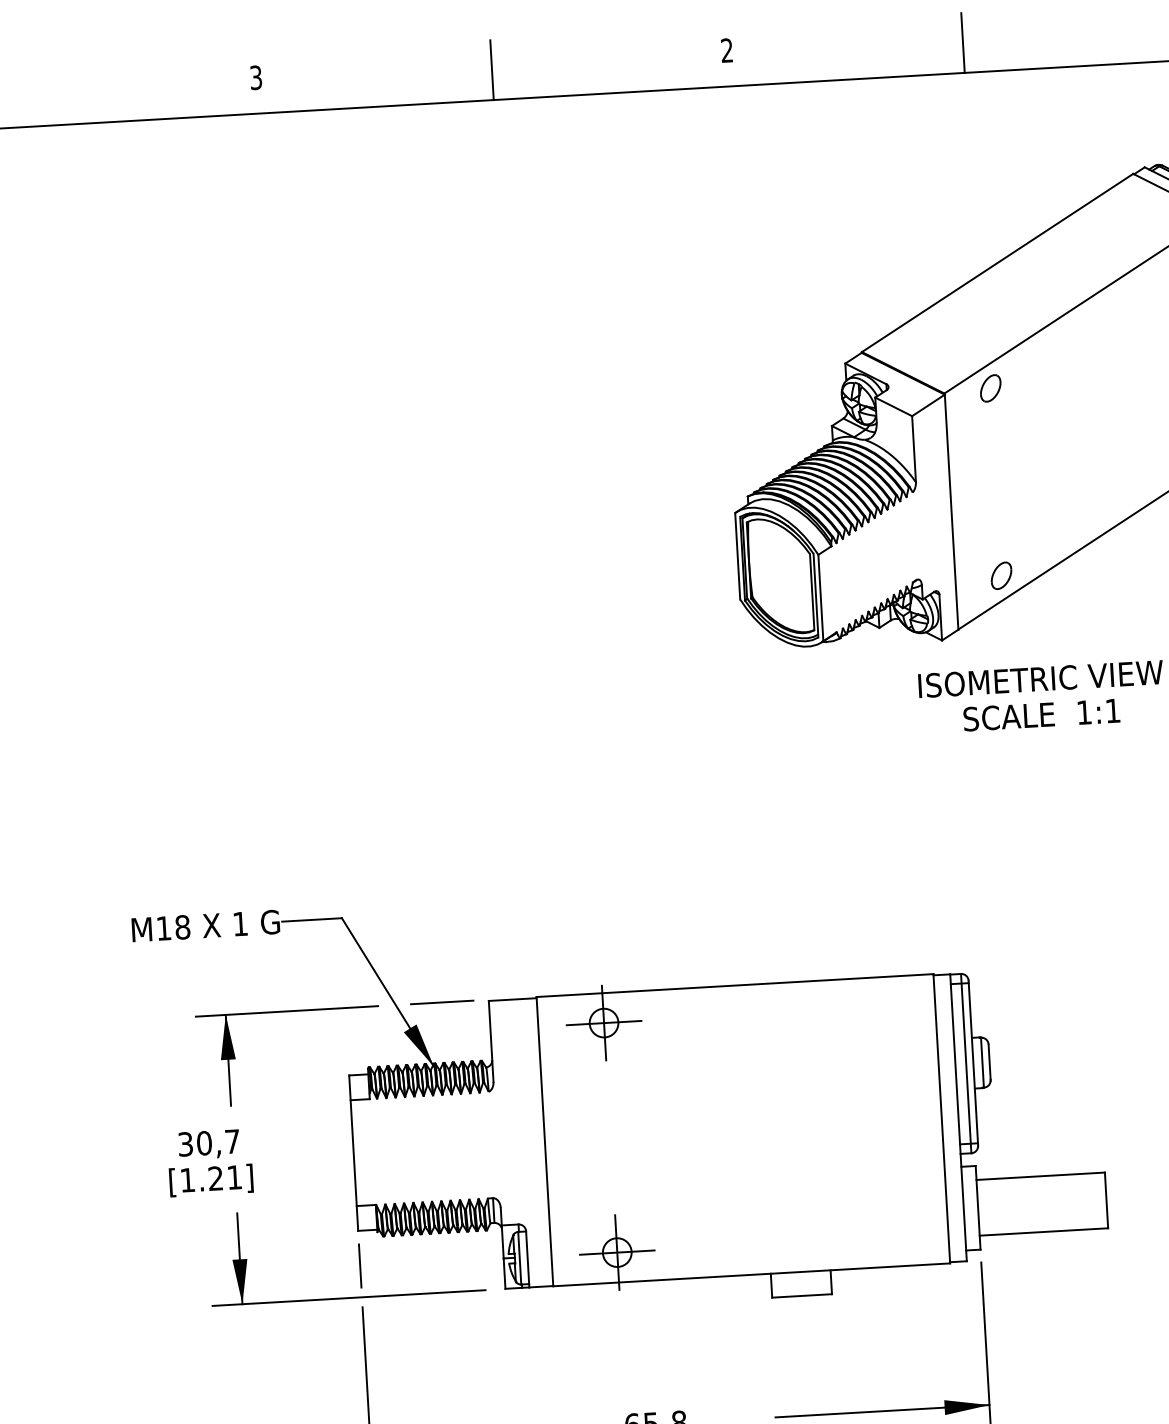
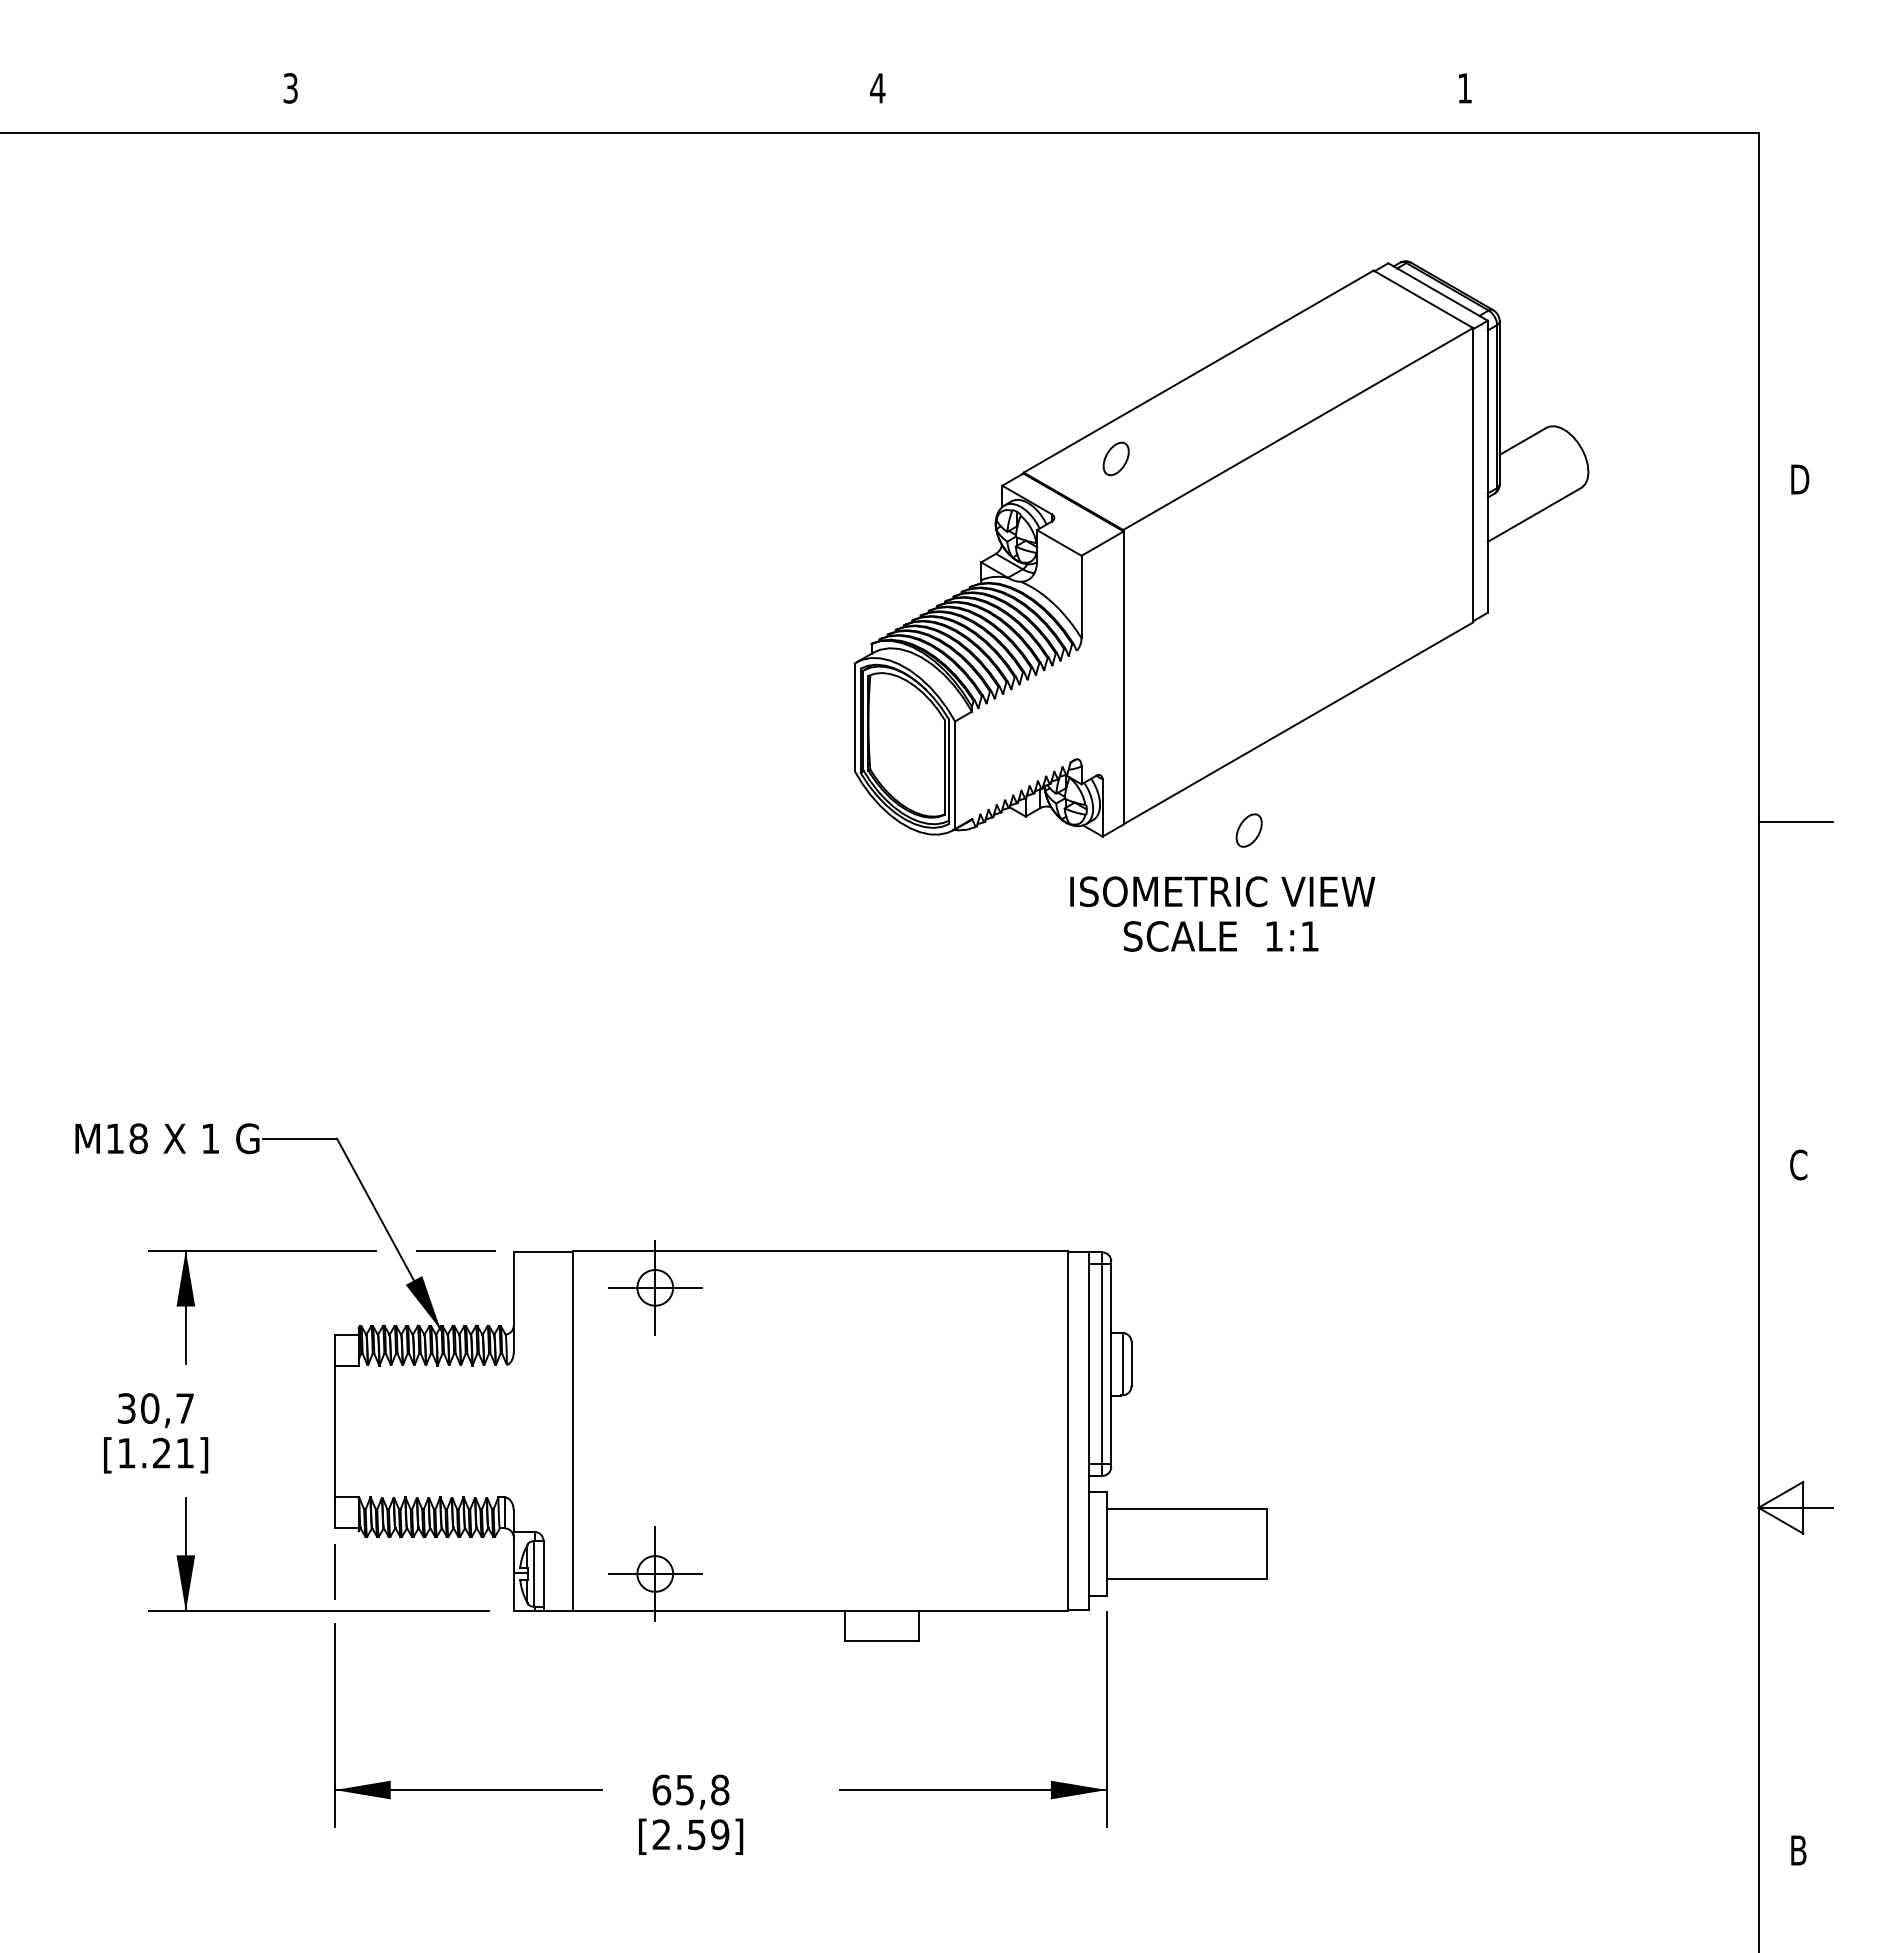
line: (963, 42) -> (1171, 95), removed
text: (726, 50) -> (877, 88), 2 -> 4
line: (492, 69) -> (584, 95), removed
part: (990, 388) -> (1115, 458), moved
part: (1000, 575) -> (1248, 830), moved

